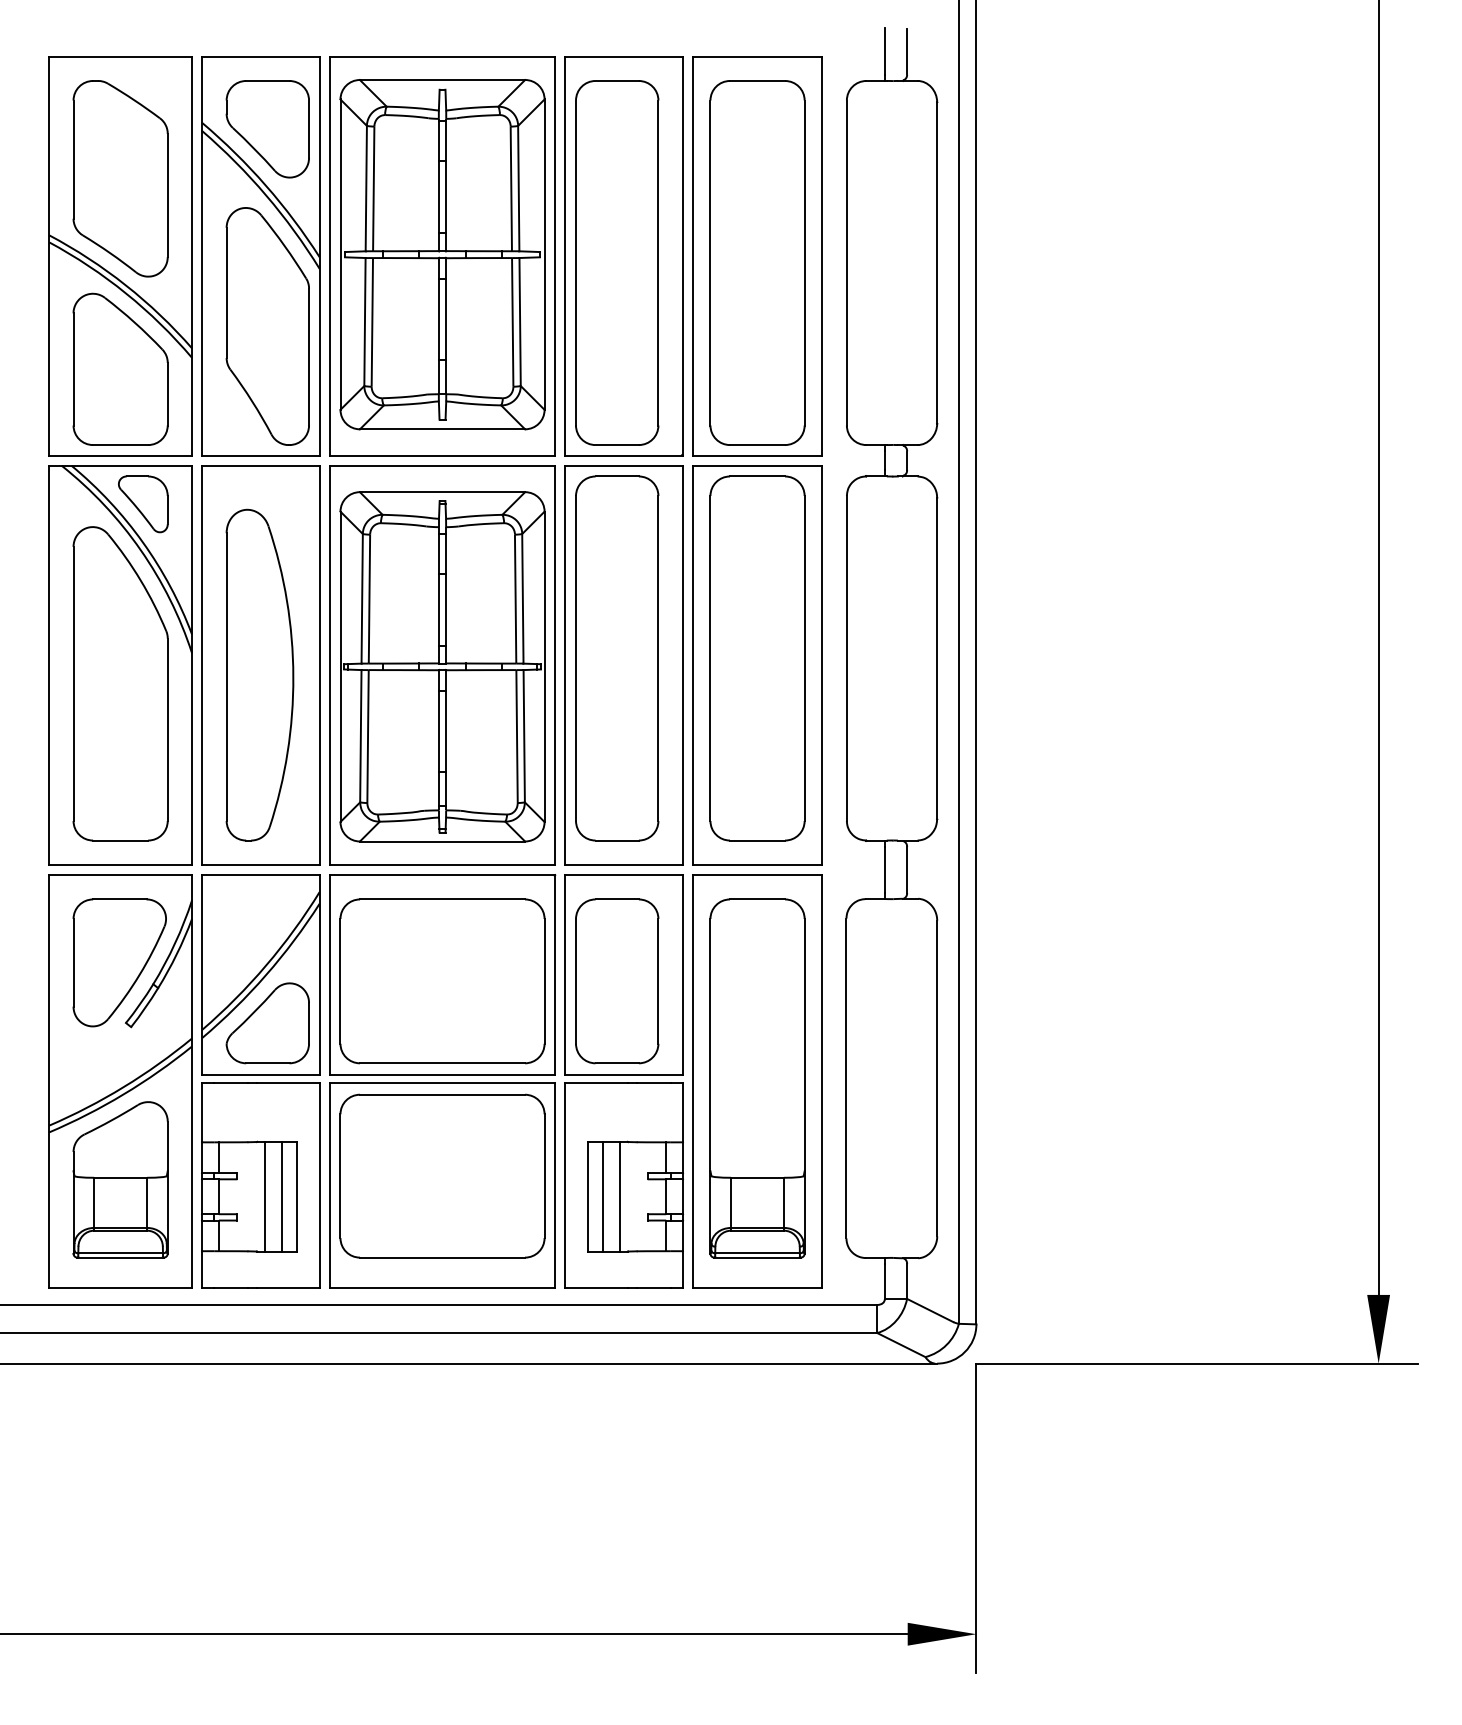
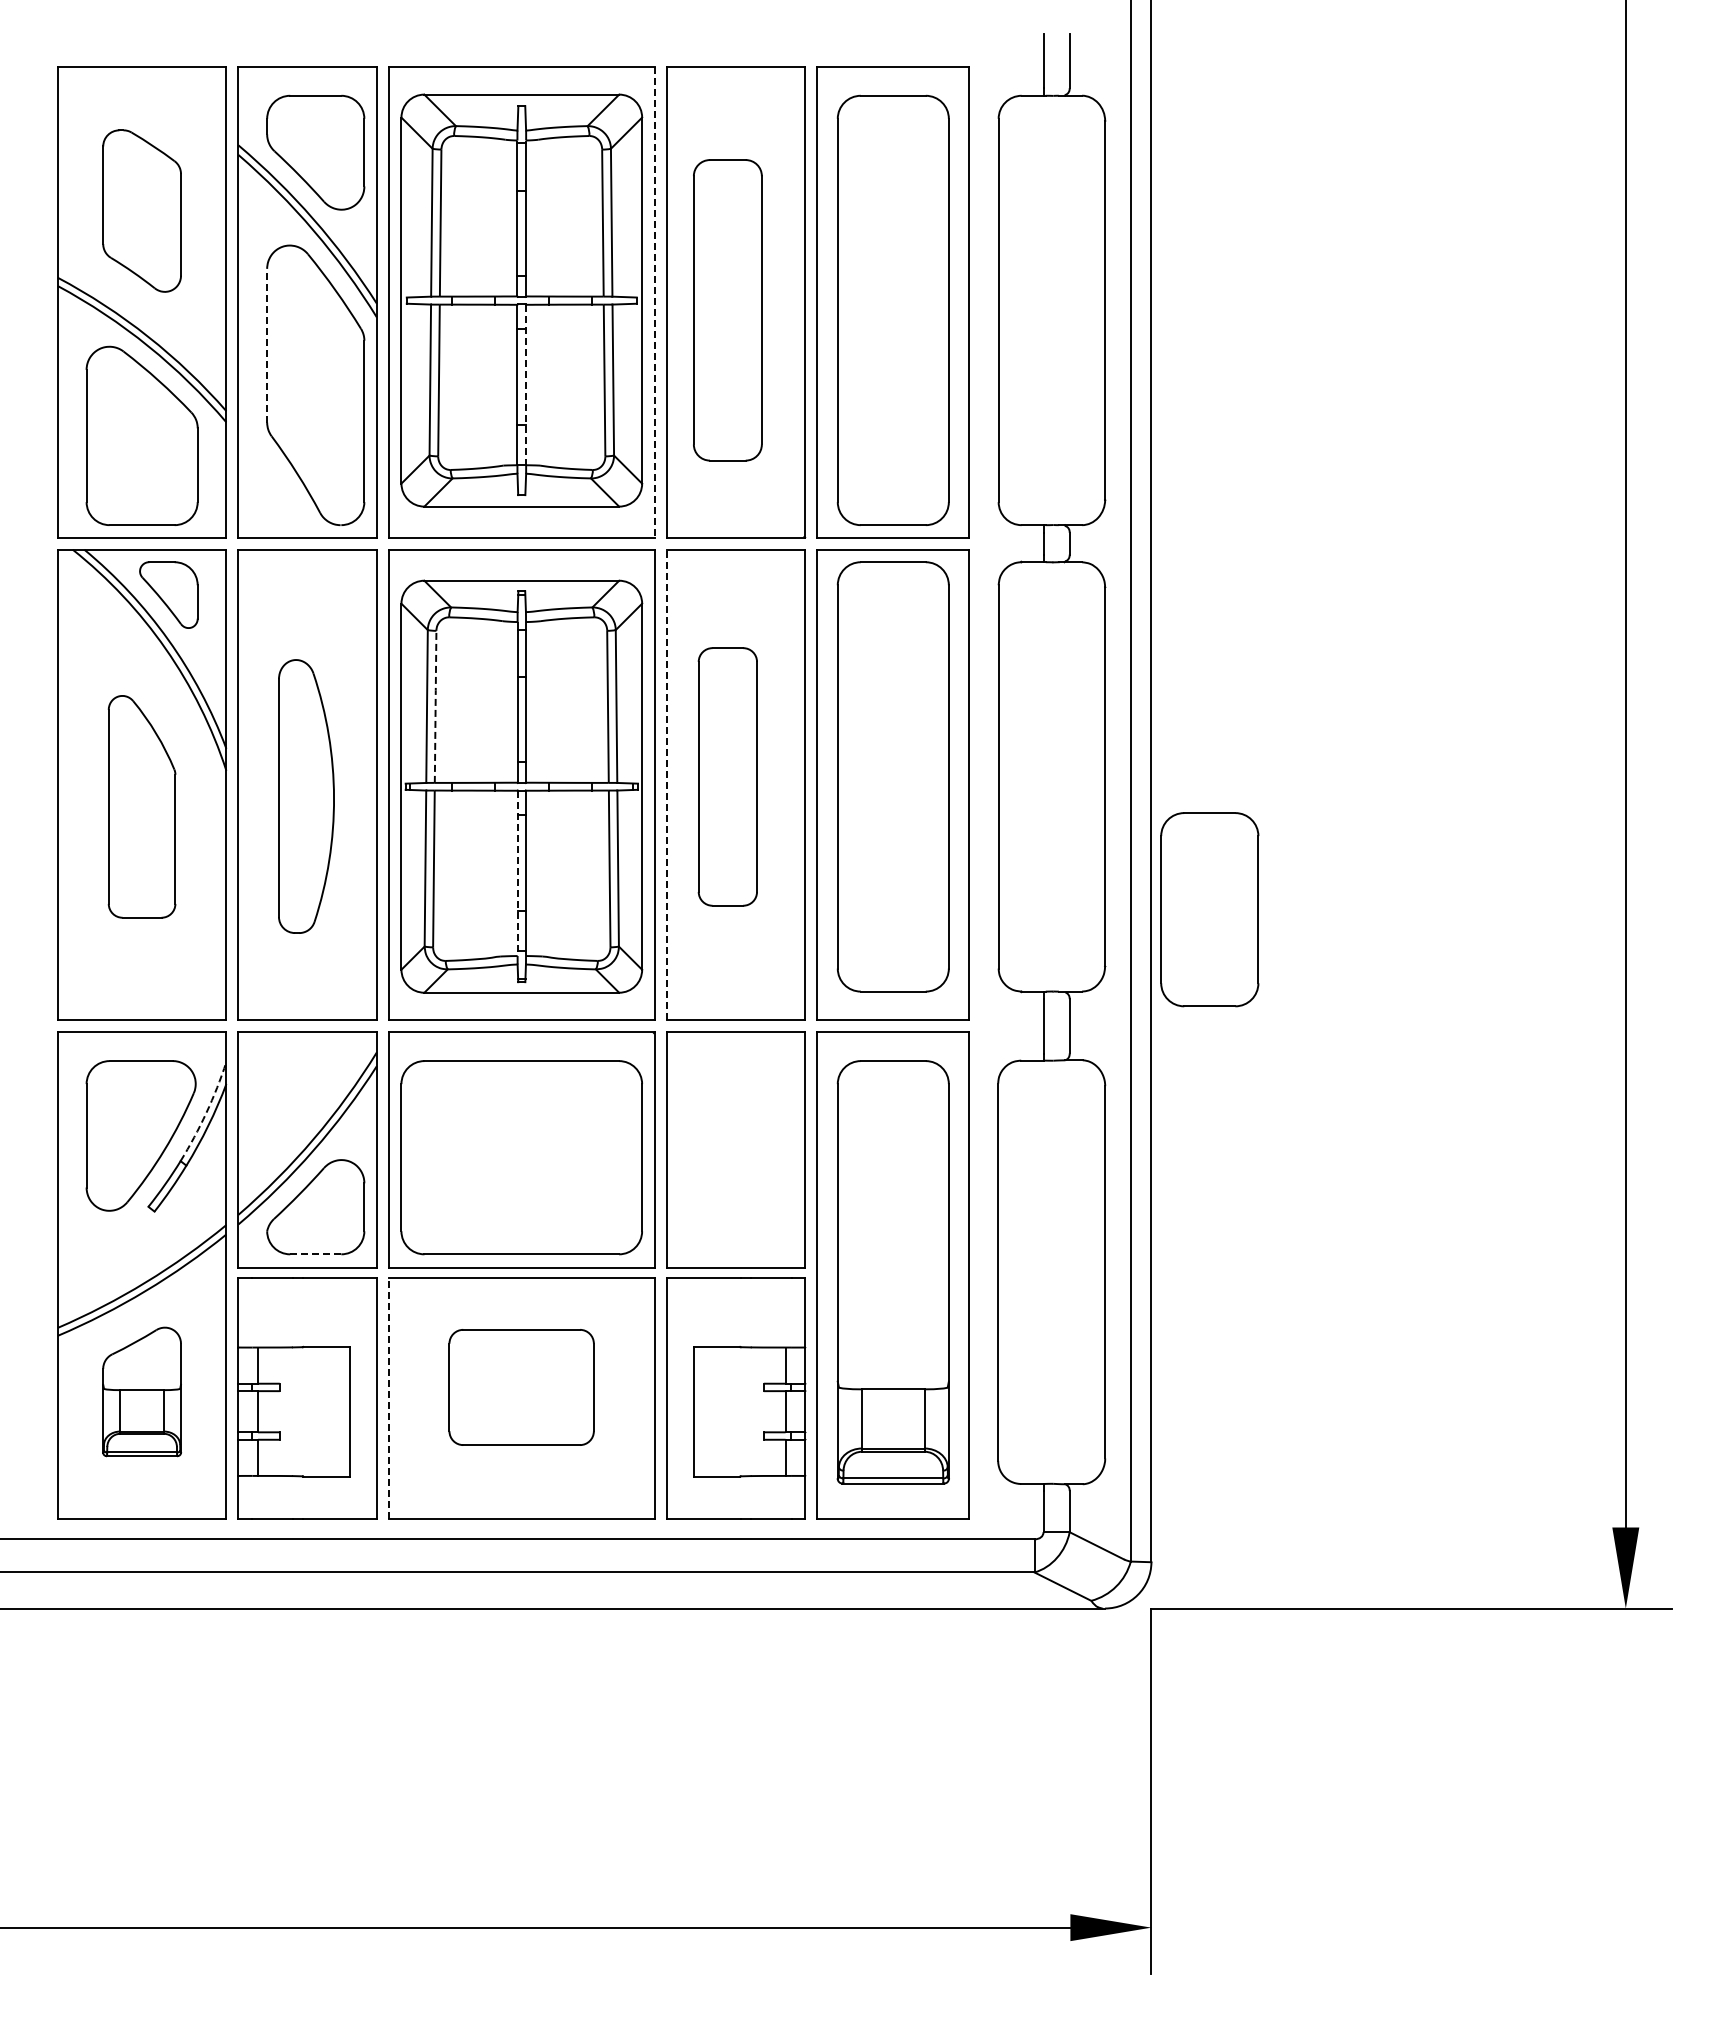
part: (120, 178) -> (141, 210), size x0.7
line: (555, 256) -> (654, 302), solid -> dashed
part: (616, 262) -> (727, 309), size x0.7
line: (226, 292) -> (267, 345), solid -> dashed
line: (446, 325) -> (526, 384), solid -> dashed
line: (369, 598) -> (435, 706), solid -> dashed
part: (616, 658) -> (727, 776), size x0.6
line: (565, 664) -> (666, 784), solid -> dashed
part: (259, 675) -> (306, 796), size x0.7
part: (120, 683) -> (141, 806), size x0.6
line: (438, 740) -> (517, 873), solid -> dashed
arc: (175, 943) -> (206, 1112), solid -> dashed
part: (616, 981) -> (1209, 909), moved
line: (267, 1063) -> (315, 1254), solid -> dashed
part: (442, 1176) -> (521, 1387), size x0.6
part: (120, 1179) -> (141, 1391), size x0.7
line: (329, 1185) -> (388, 1398), solid -> dashed
line: (265, 1196) -> (312, 1411), removed
line: (281, 1196) -> (331, 1411), removed
line: (603, 1196) -> (711, 1411), removed
line: (619, 1196) -> (730, 1411), removed

